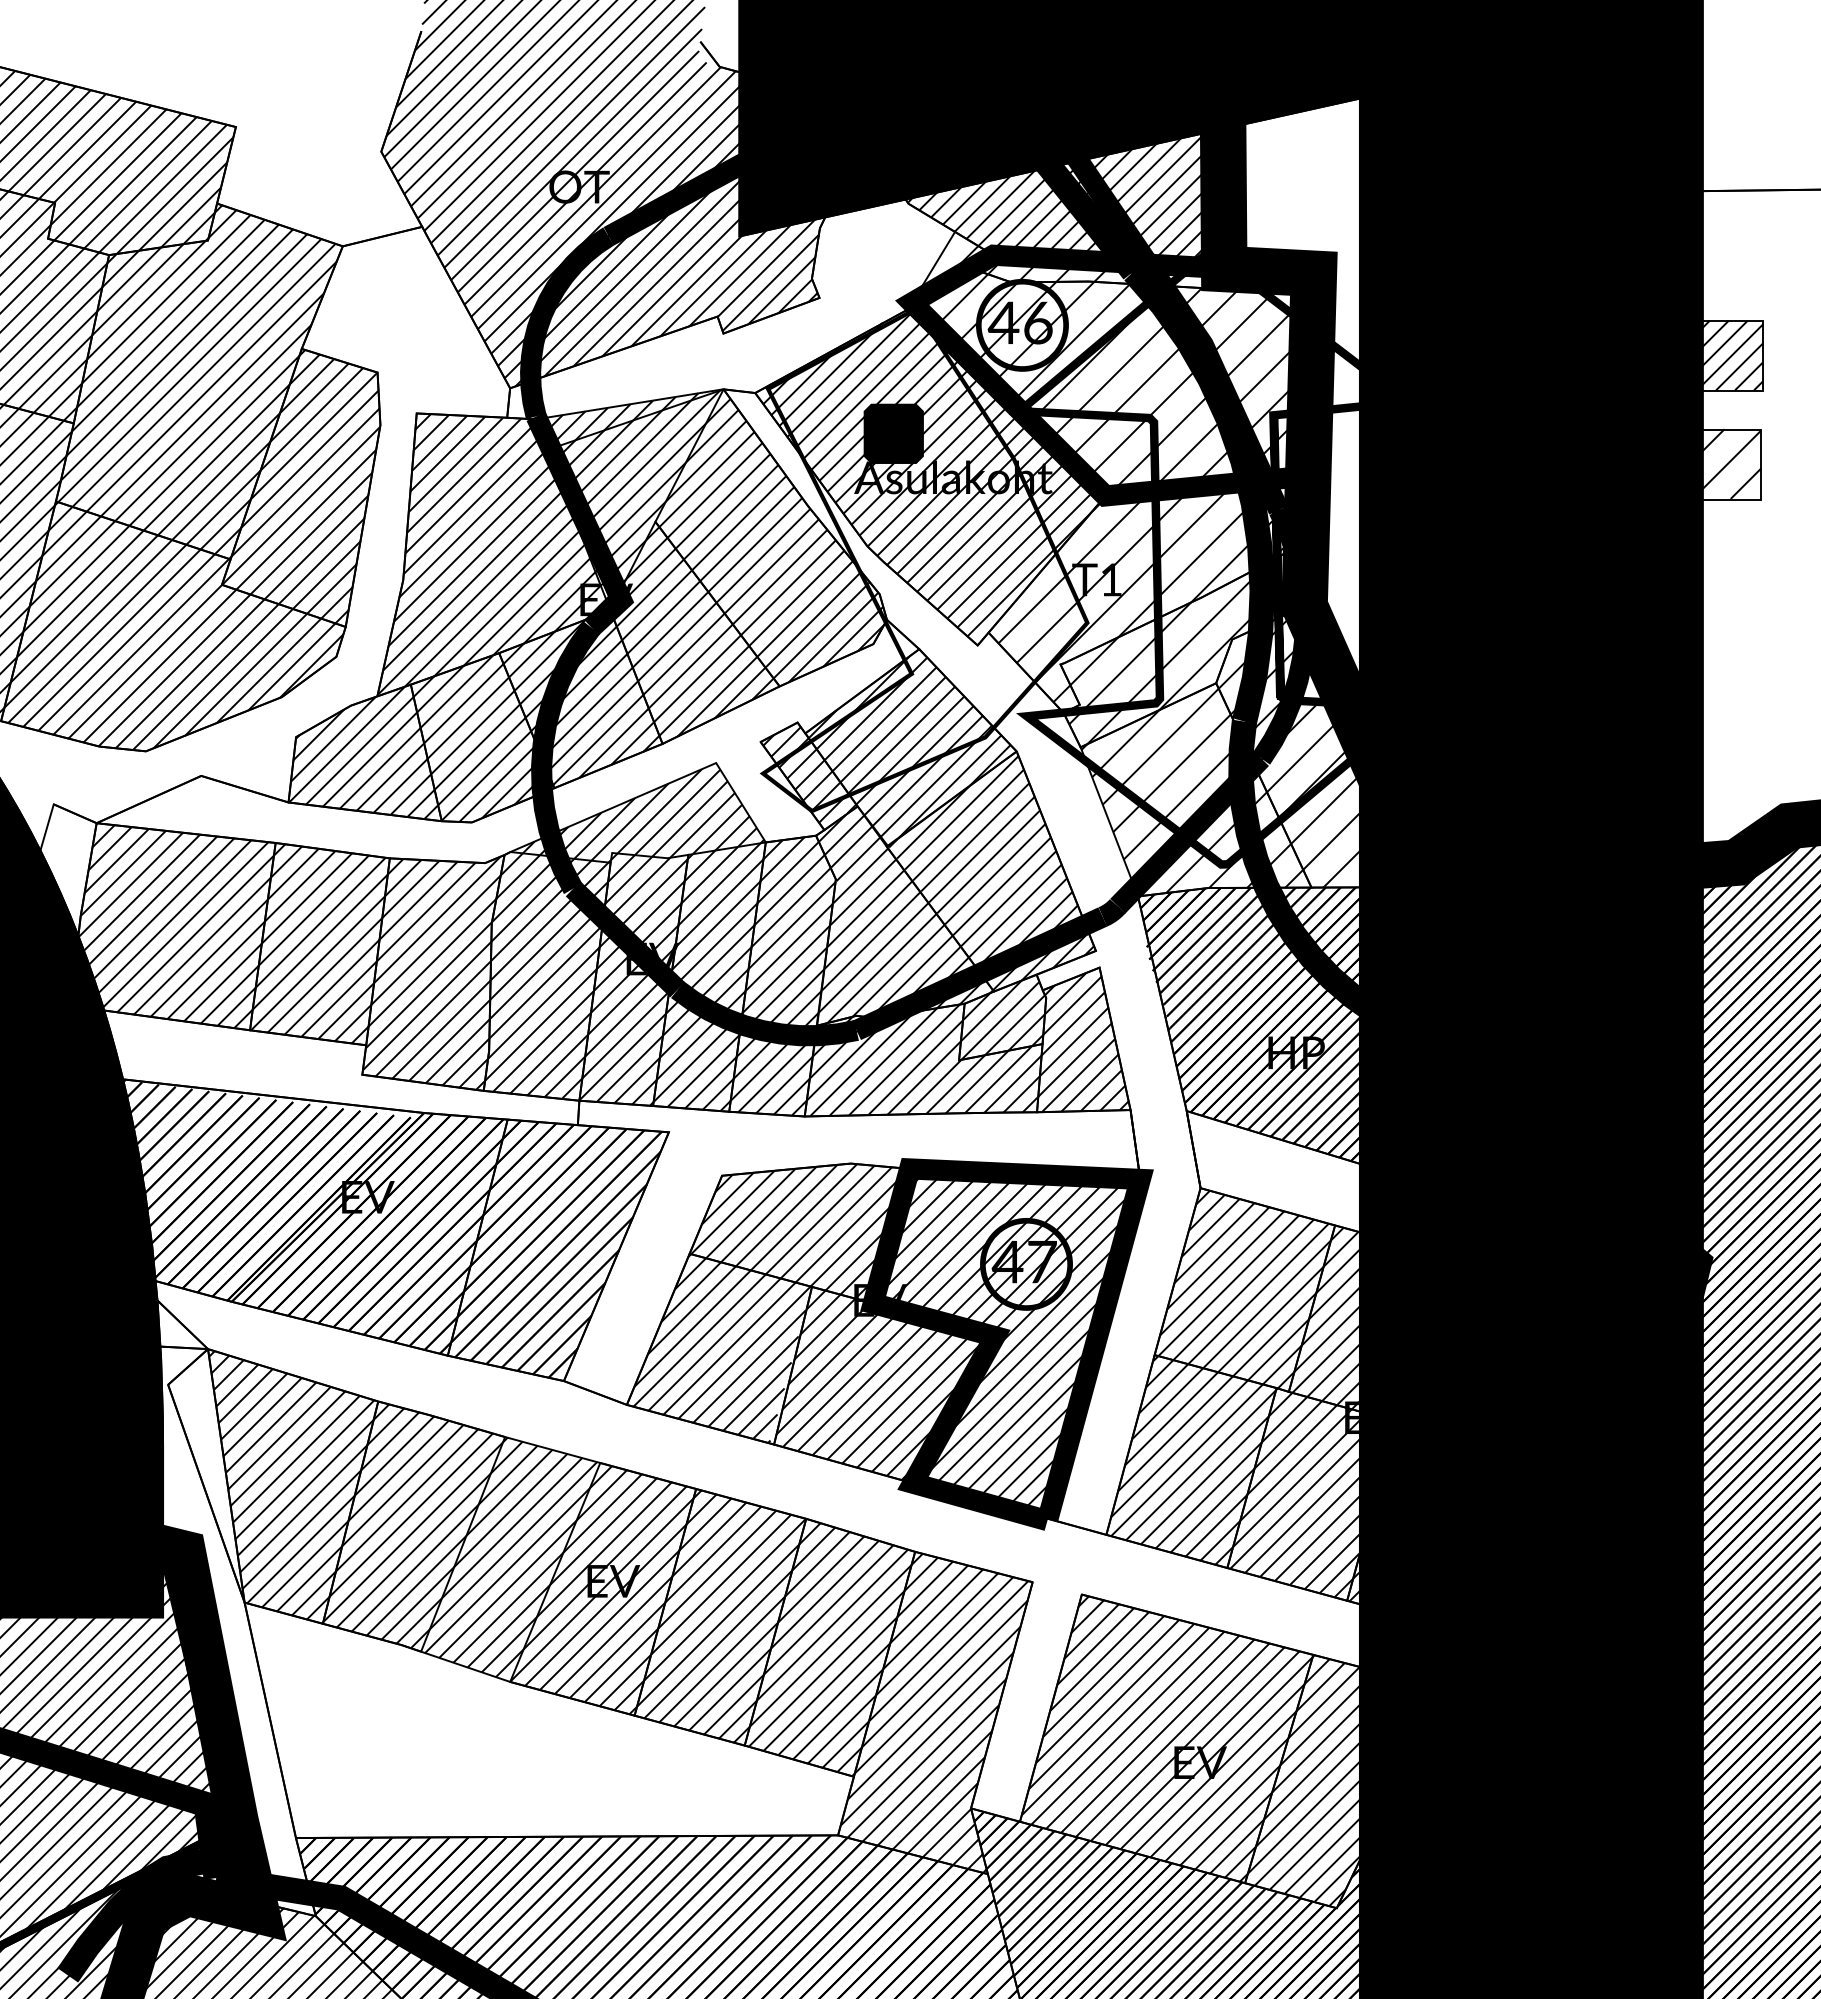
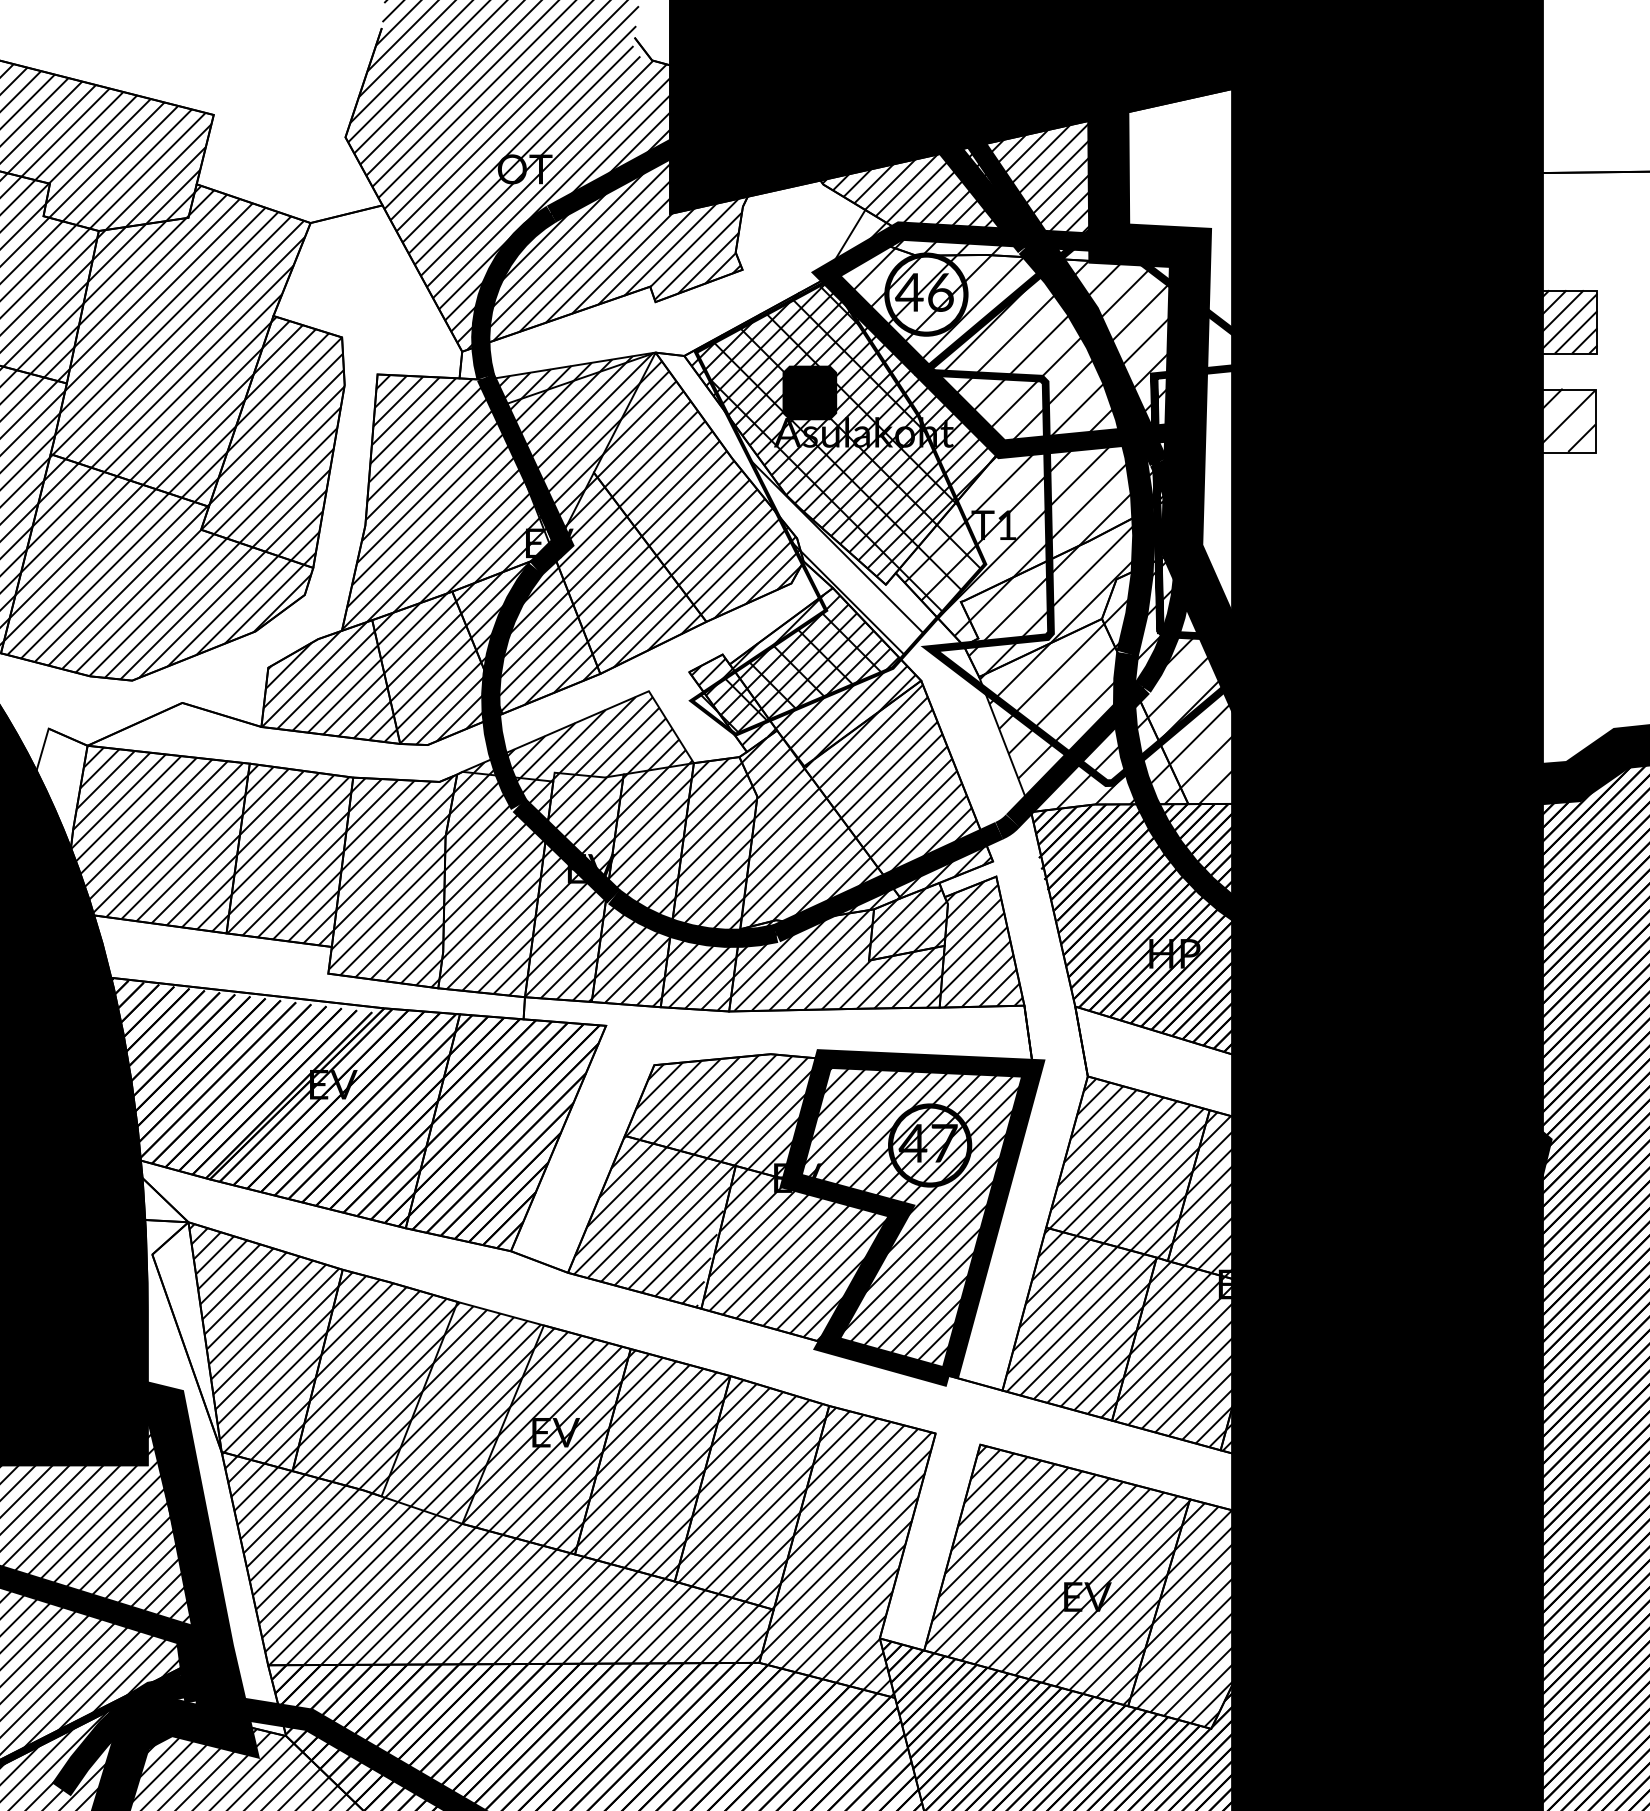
hatch: (927, 562) -> (840, 509), added
hatch: (548, 1720) -> (496, 1558), added

